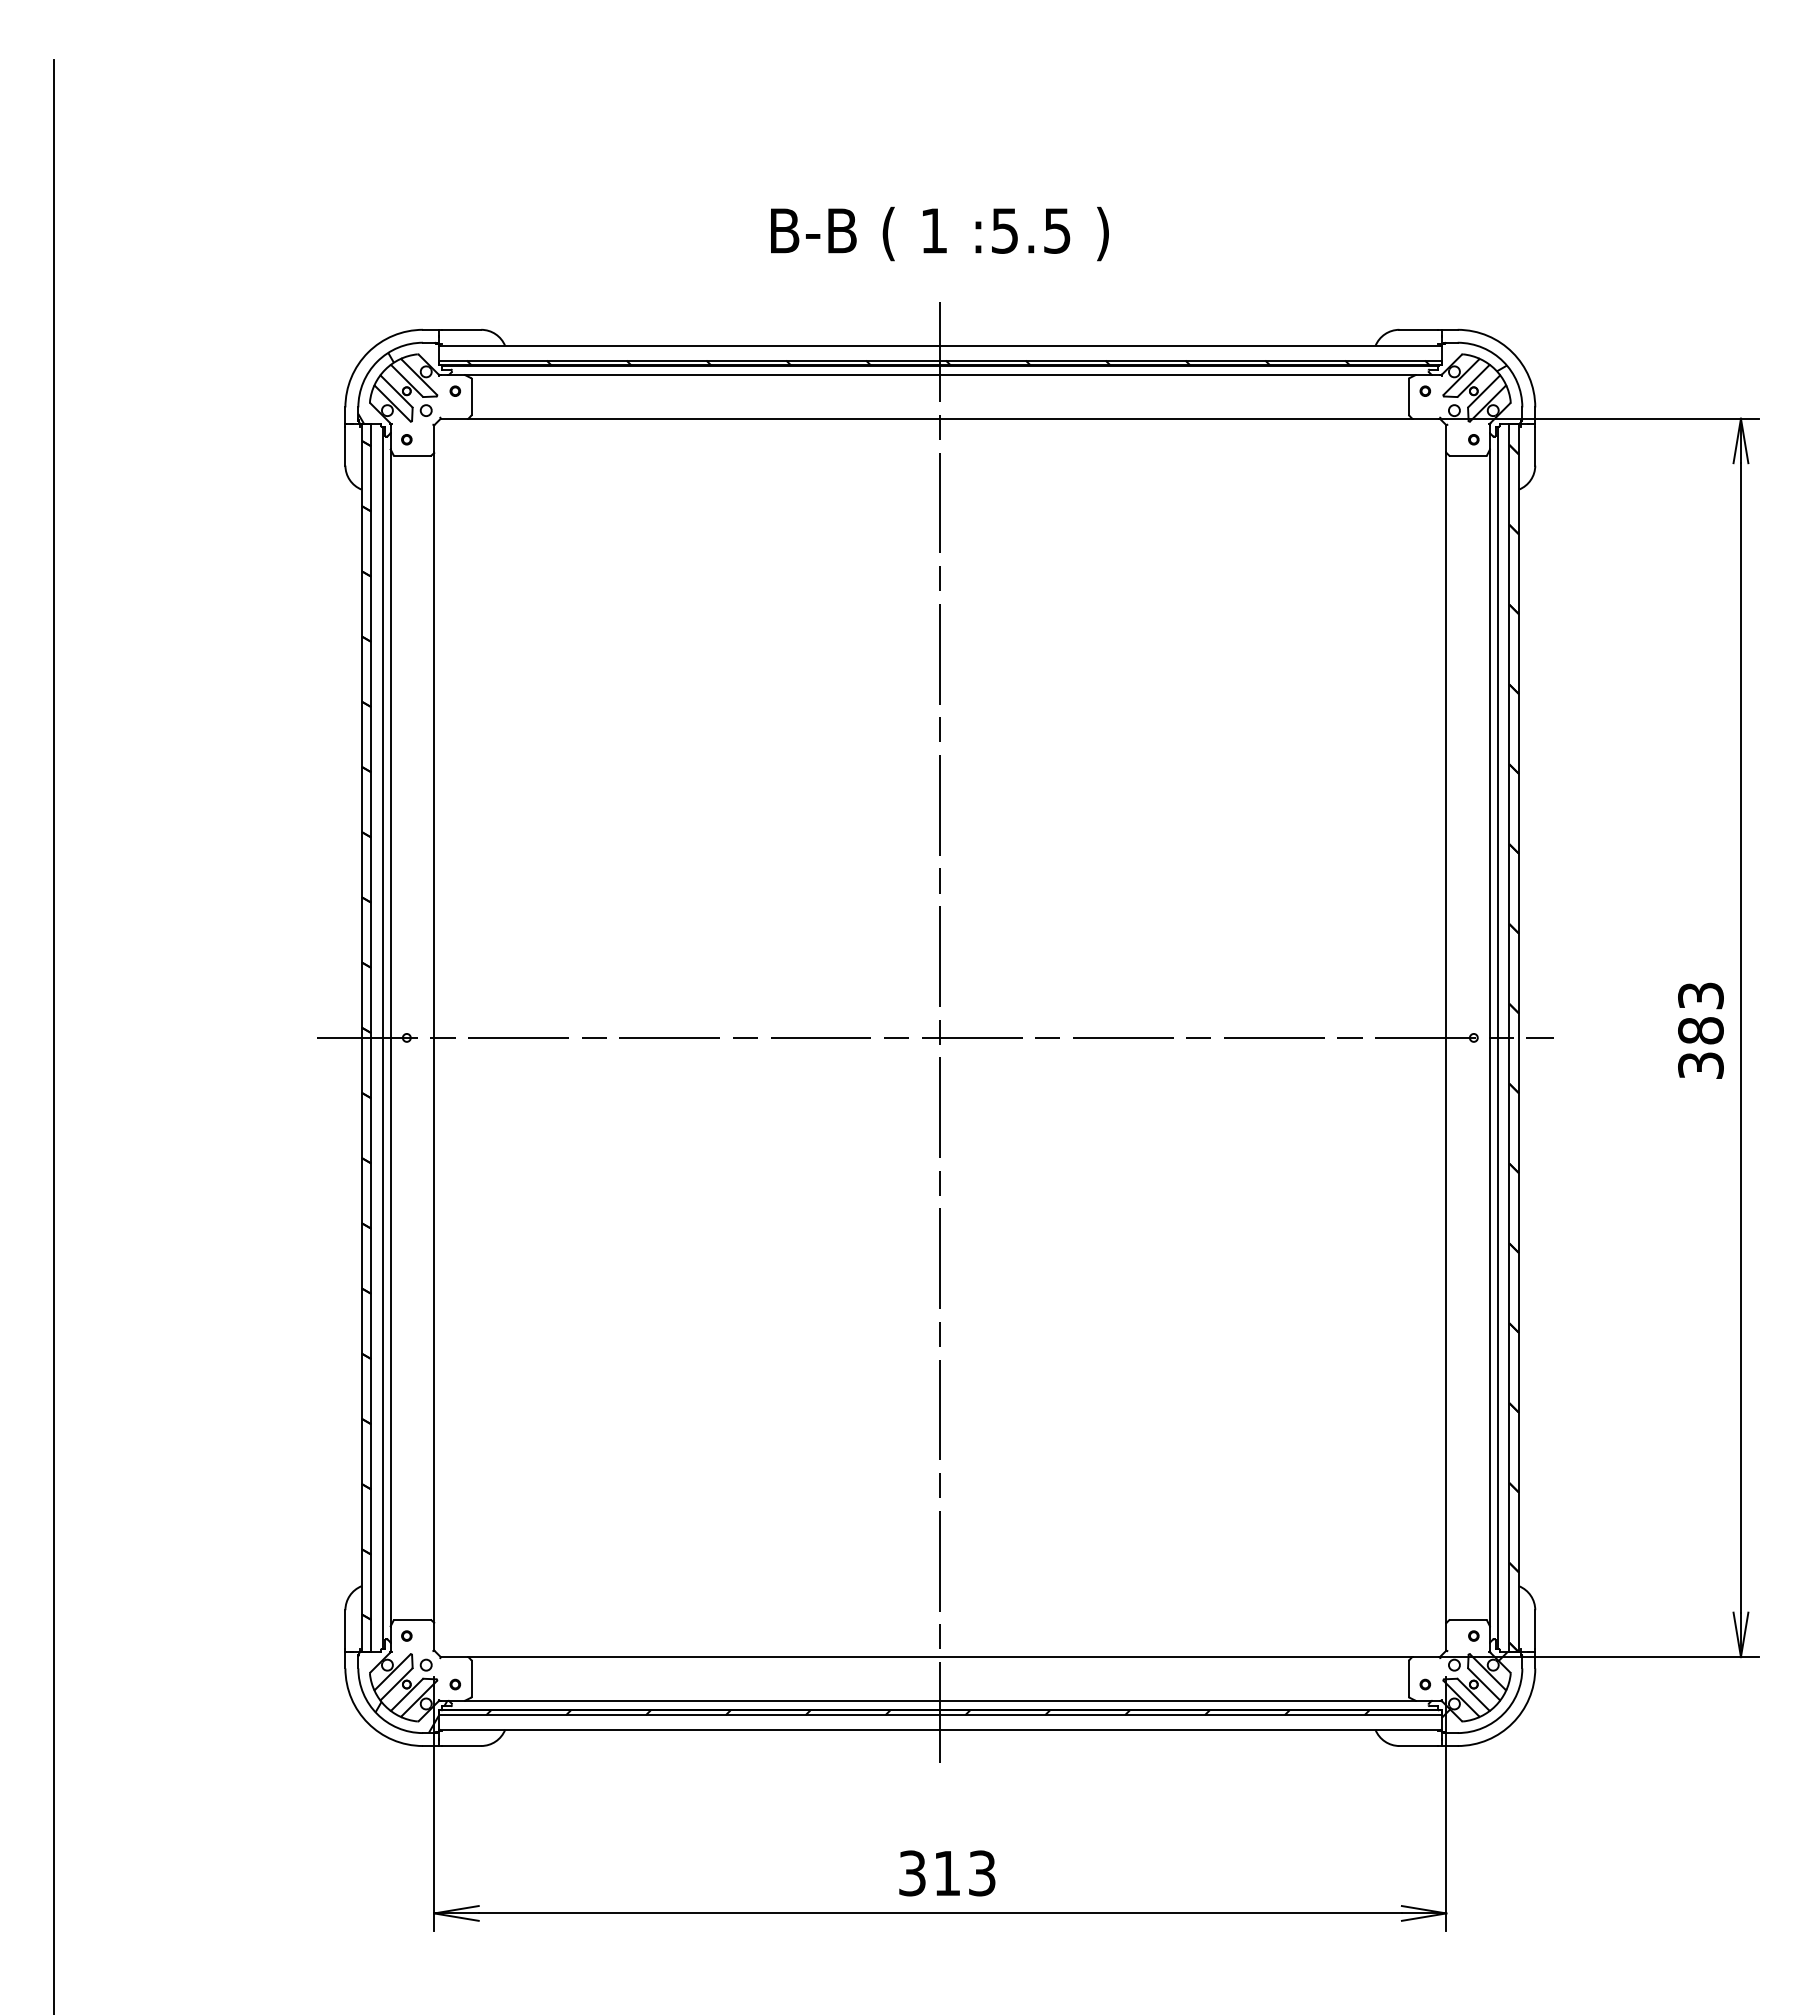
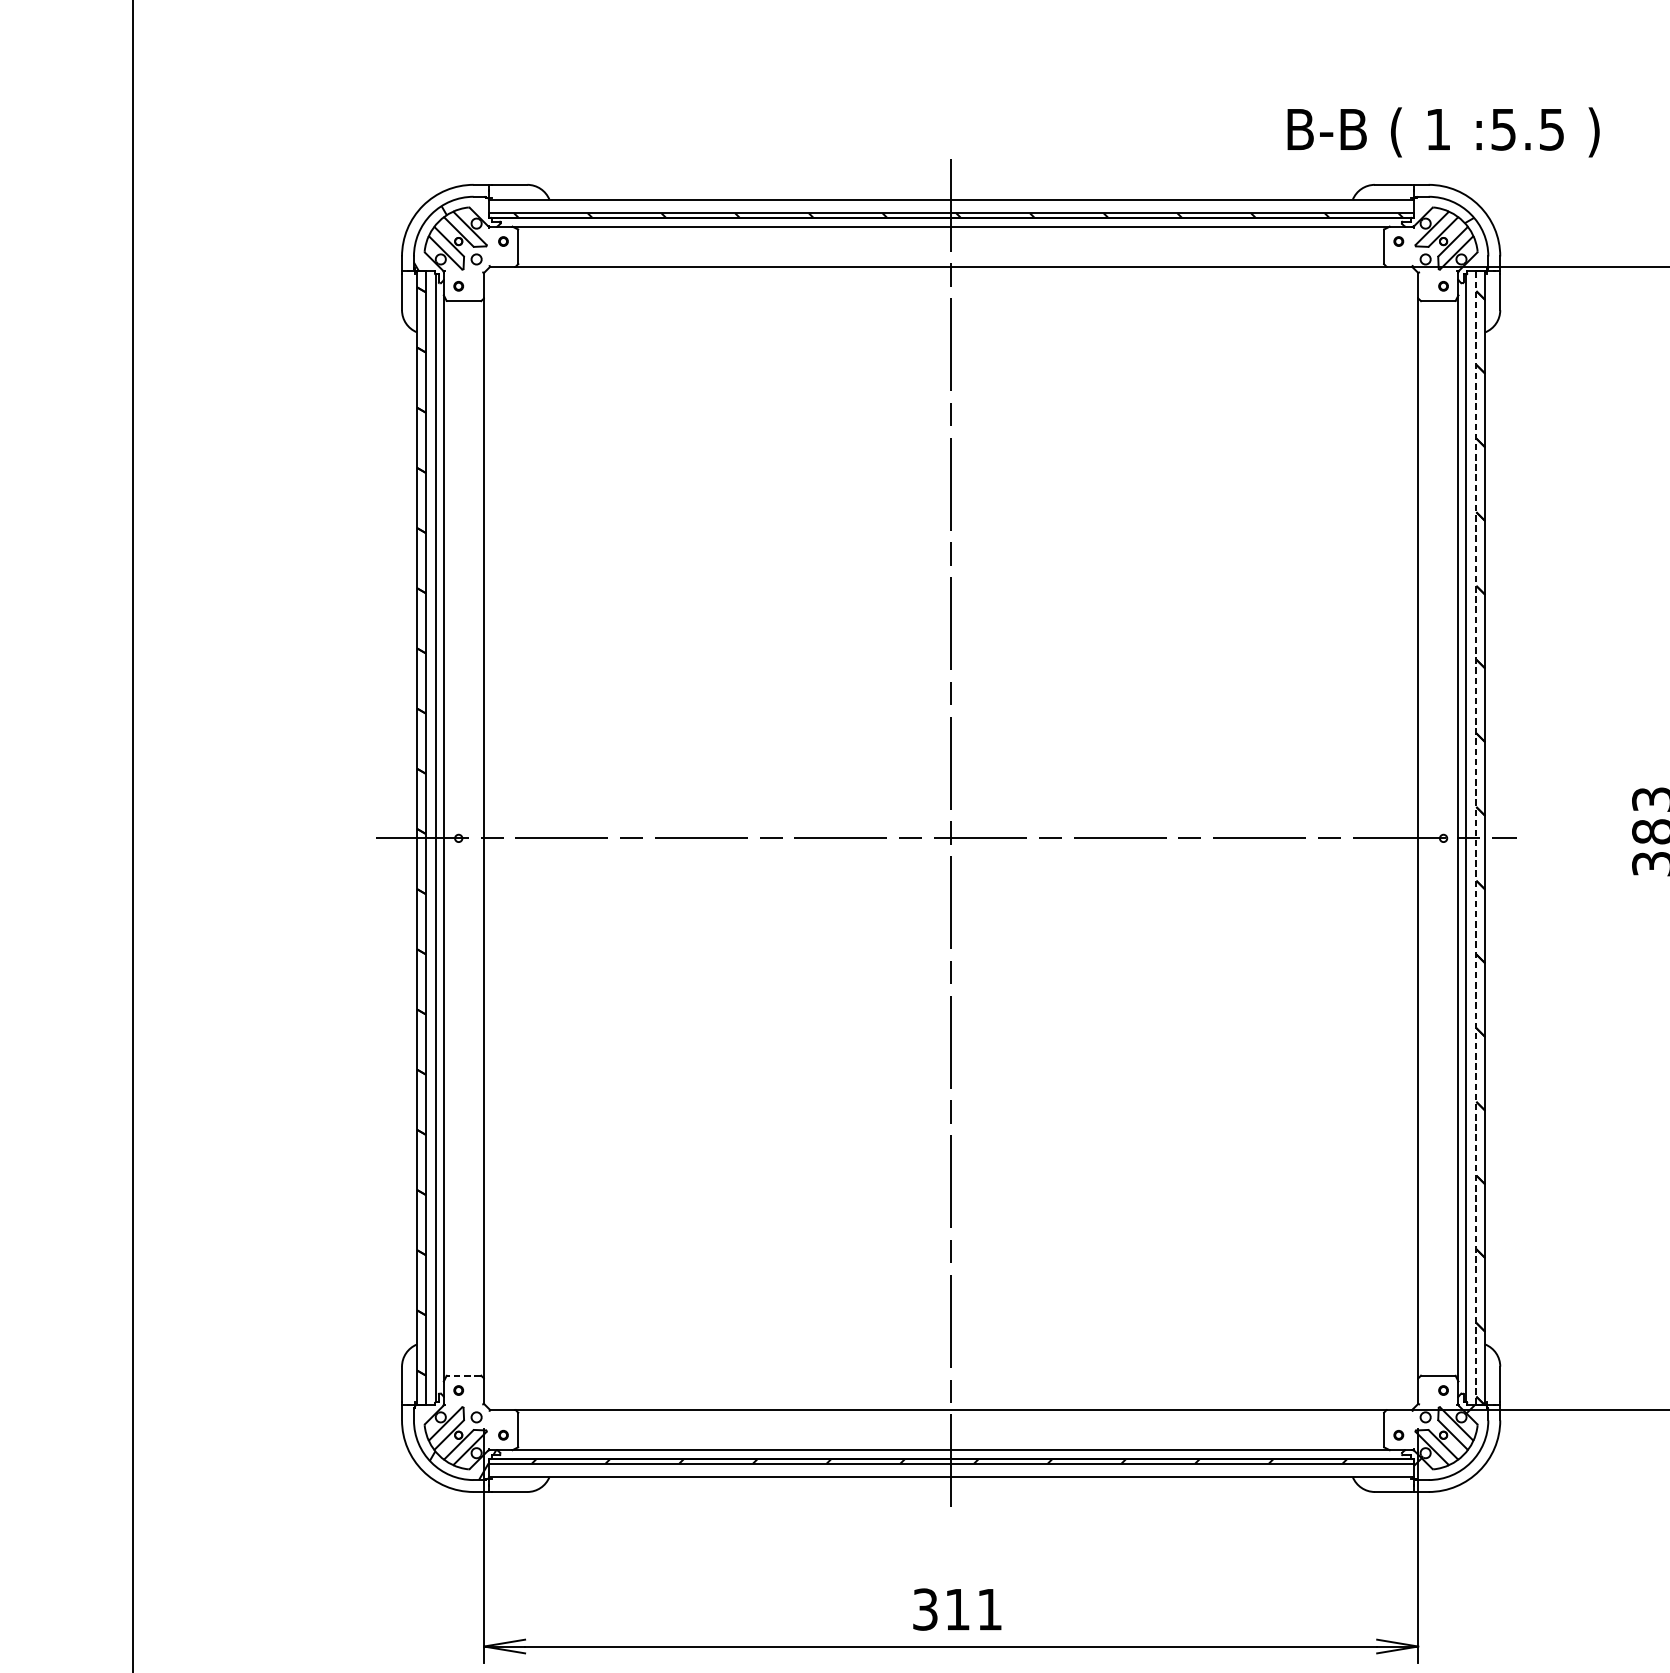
text: (939, 233) -> (1443, 131), moved
line: (1509, 1038) -> (1476, 838), solid -> dashed
line: (412, 1619) -> (463, 1375), solid -> dashed
text: (982, 1873) -> (990, 1609), 313 -> 311

